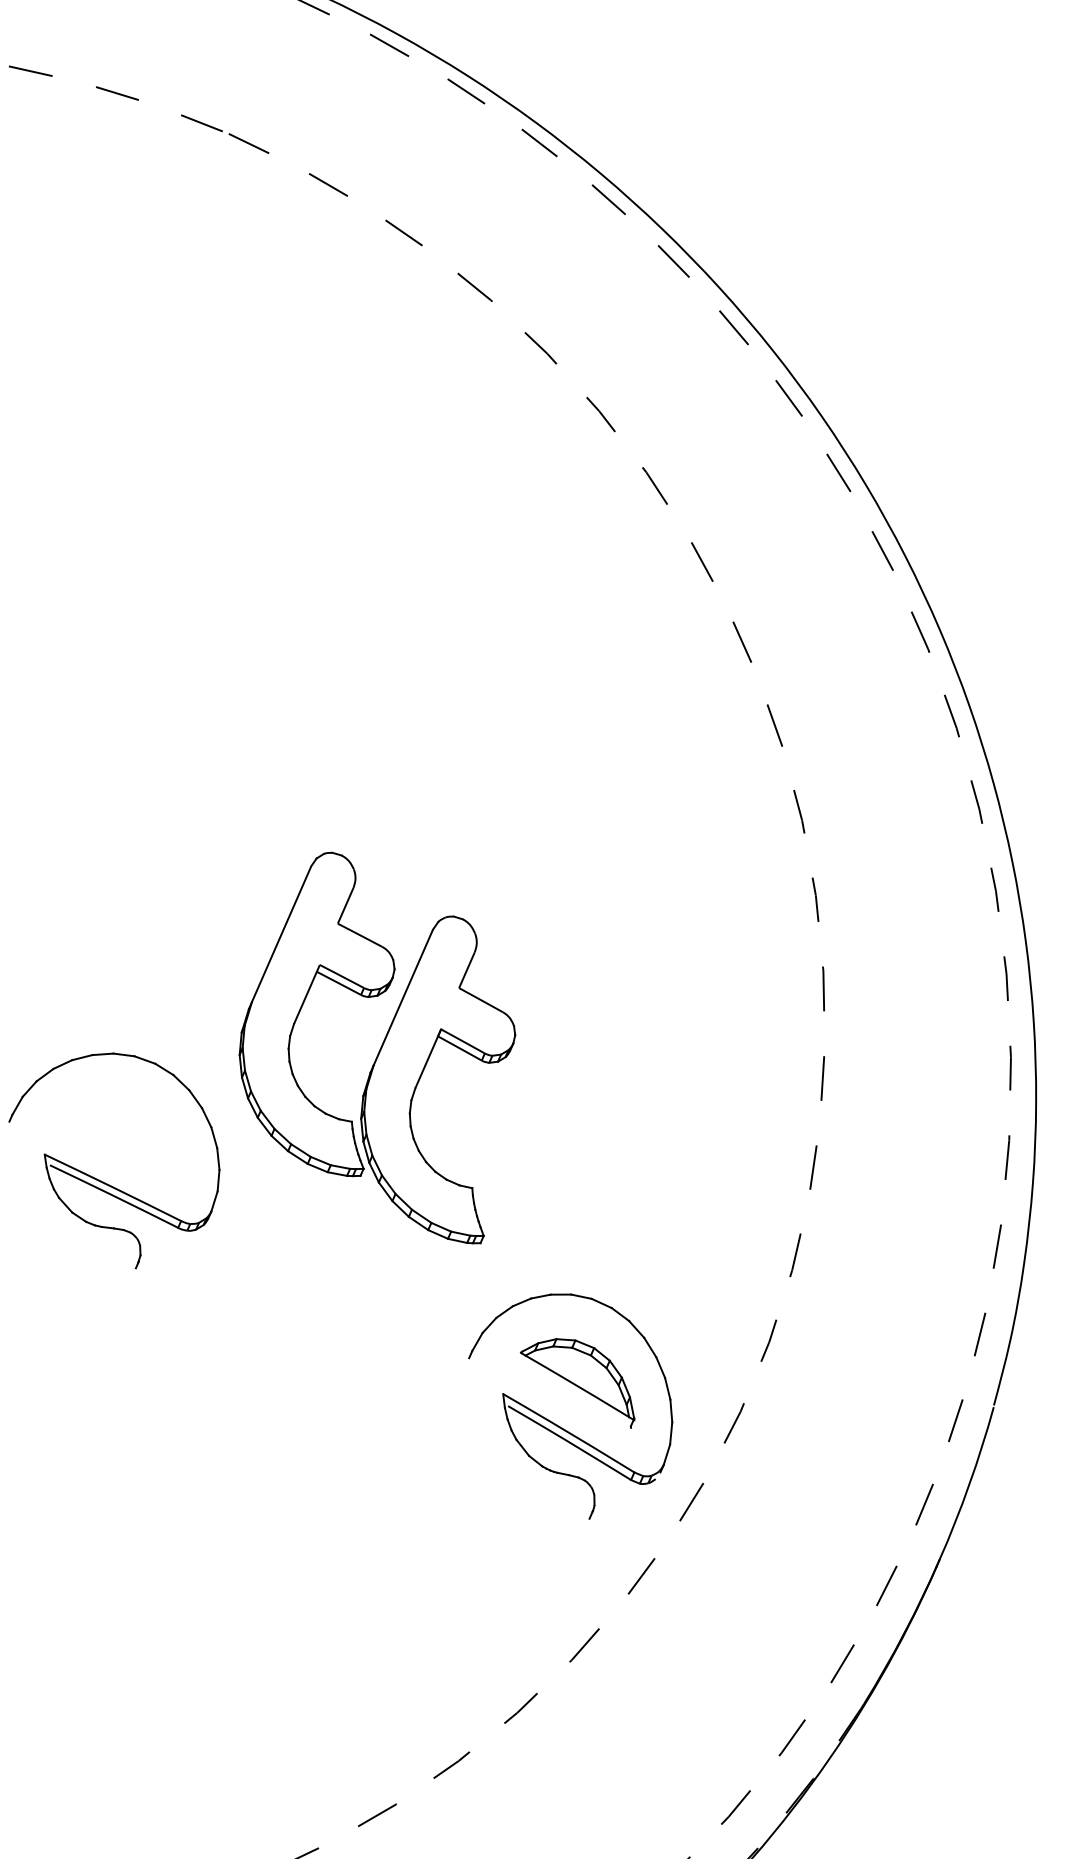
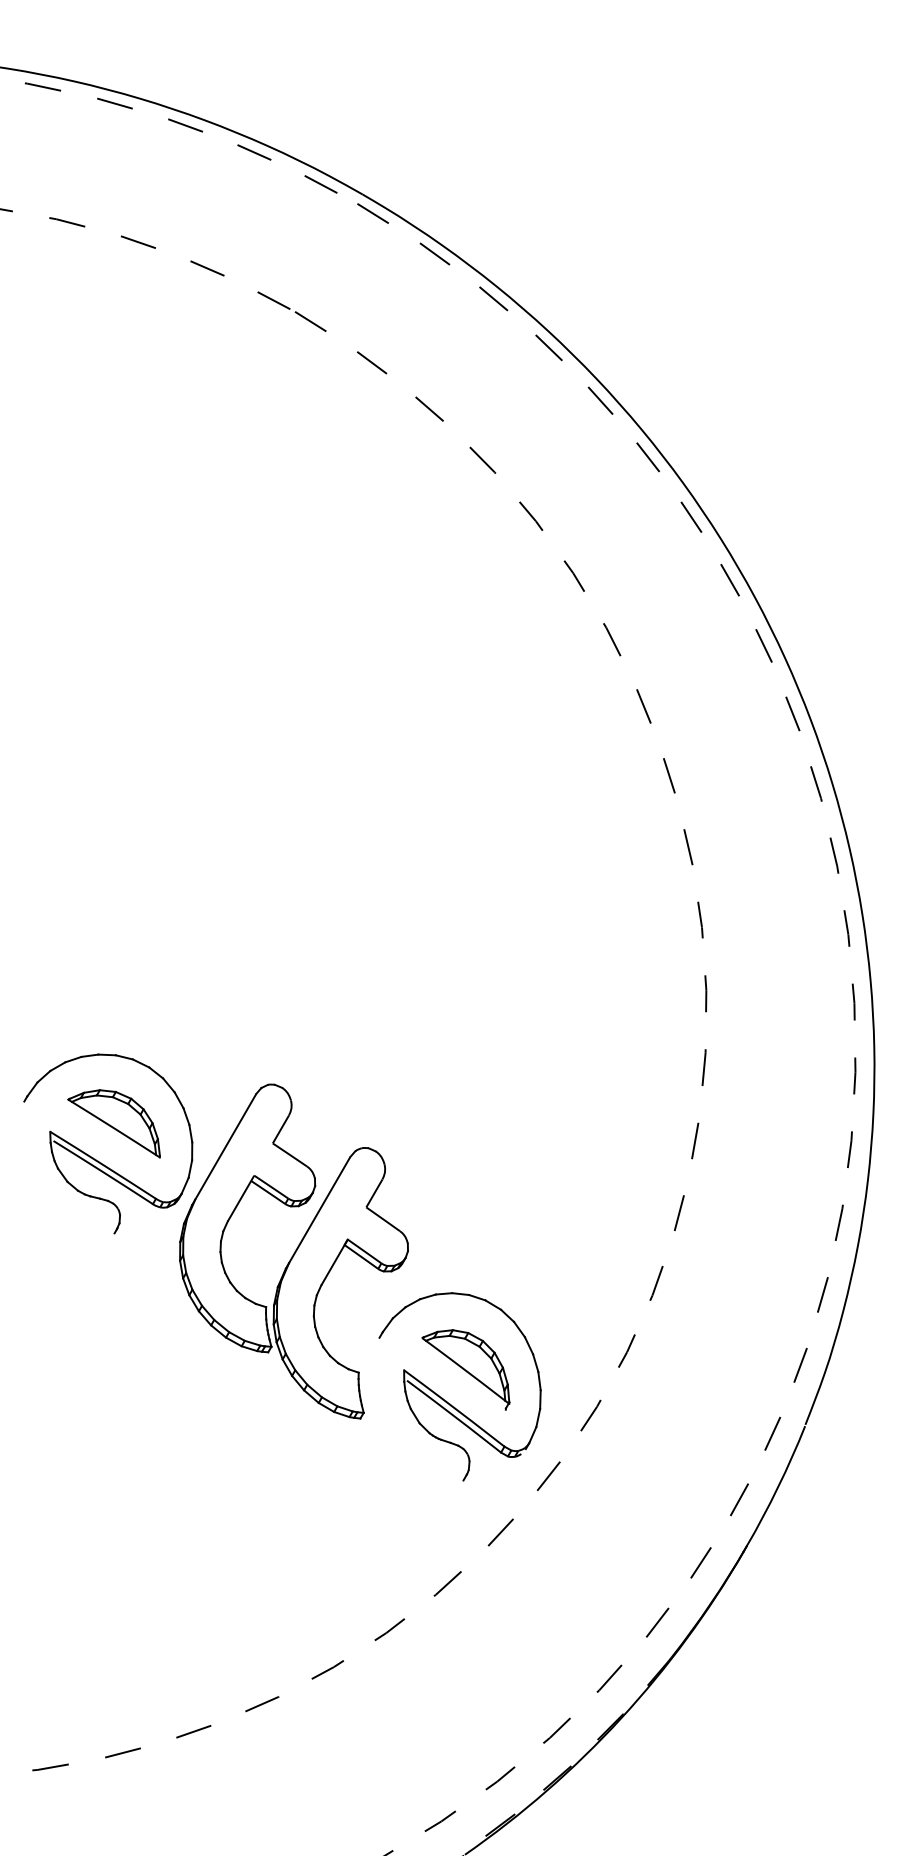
part: (377, 1051) -> (293, 1251), moved
part: (119, 1136) -> (113, 1123), added

